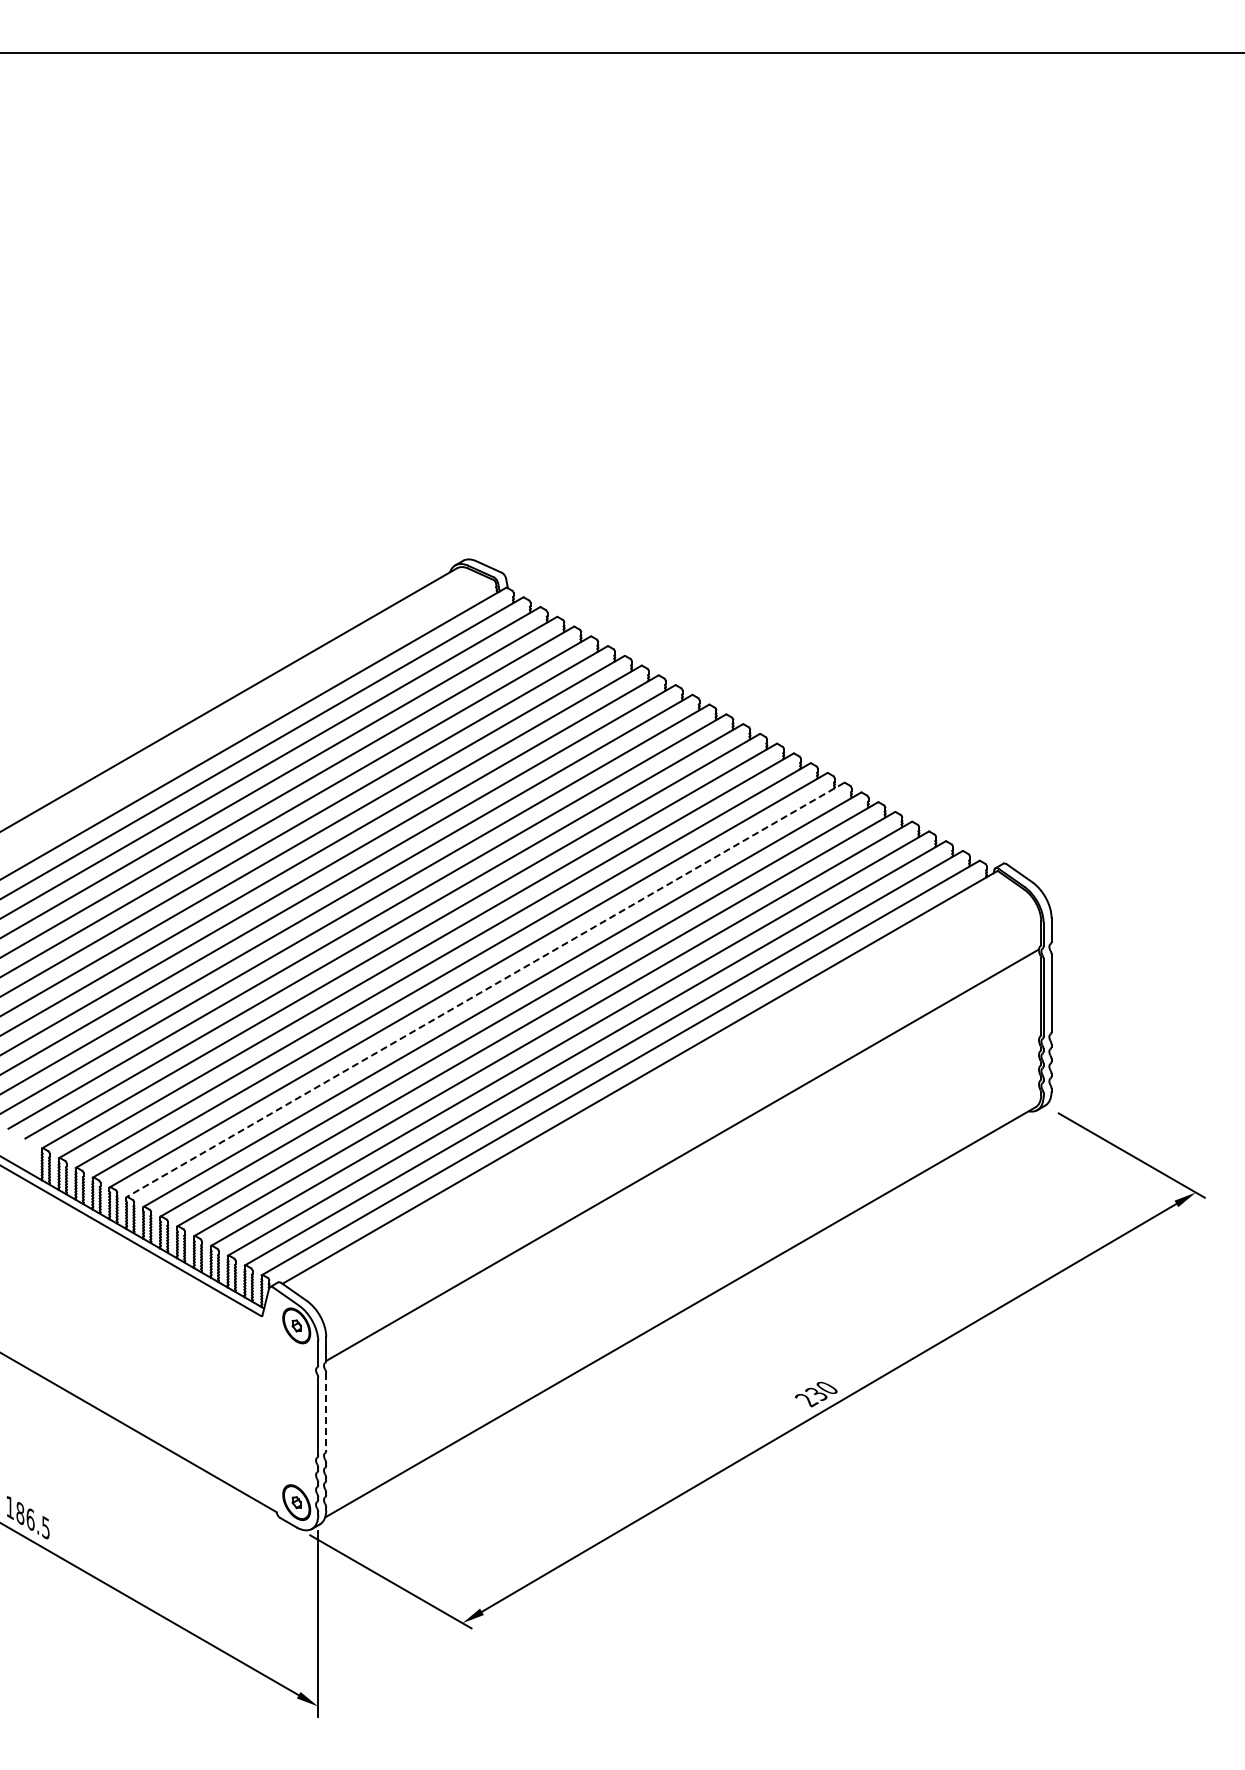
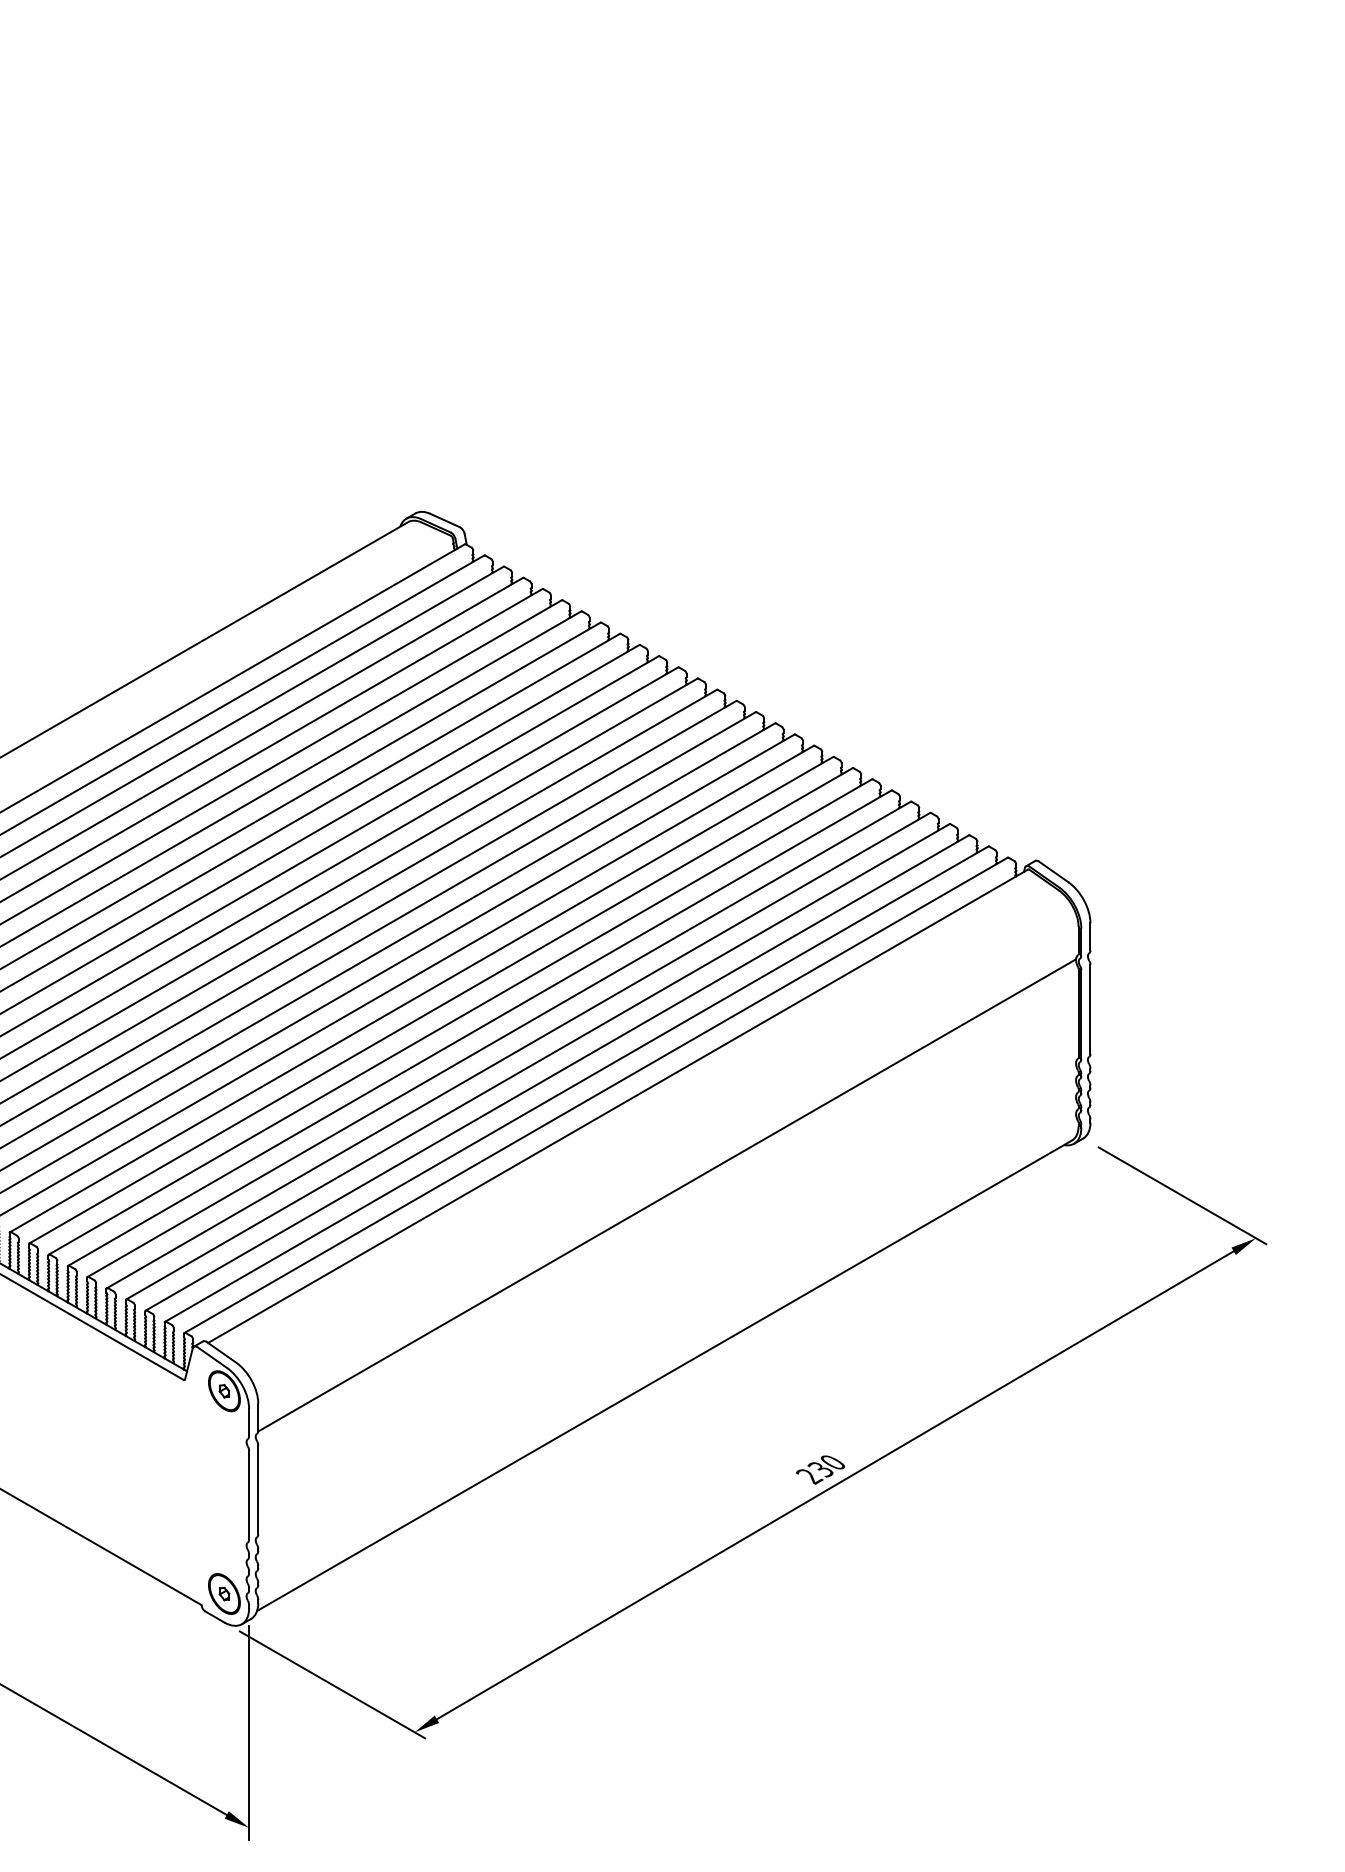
line: (485, 990) -> (441, 1006), dashed -> solid
line: (326, 1411) -> (258, 1489), dashed -> solid

